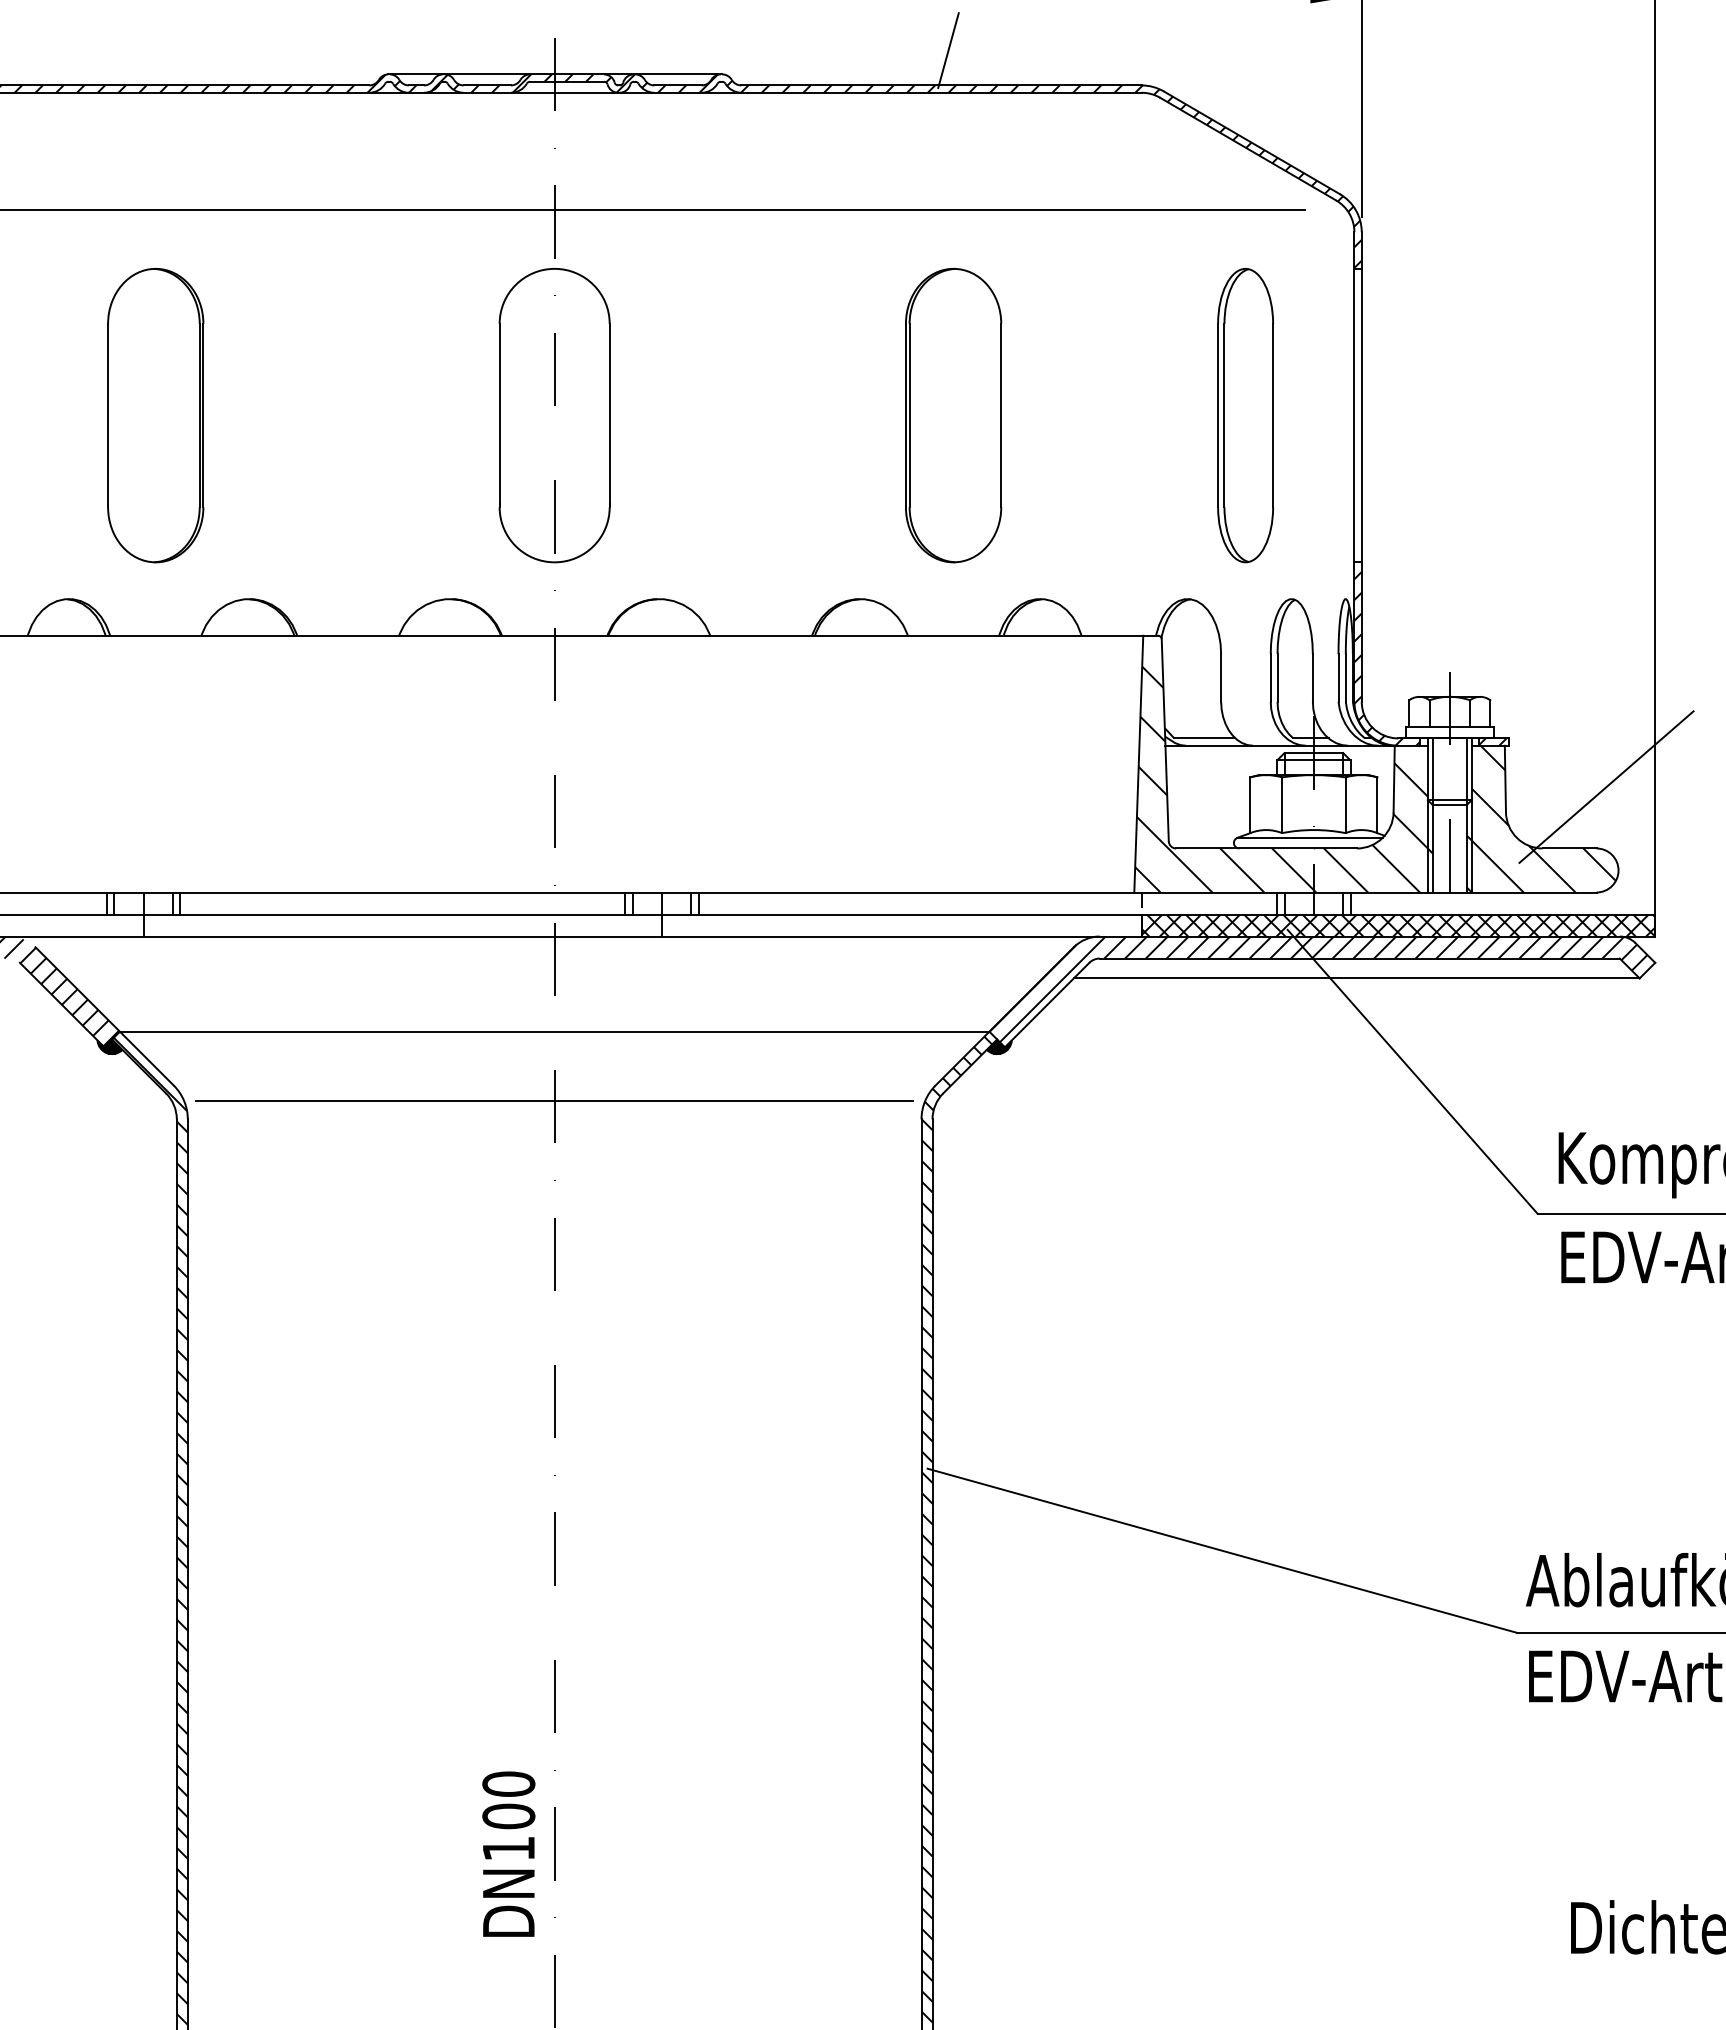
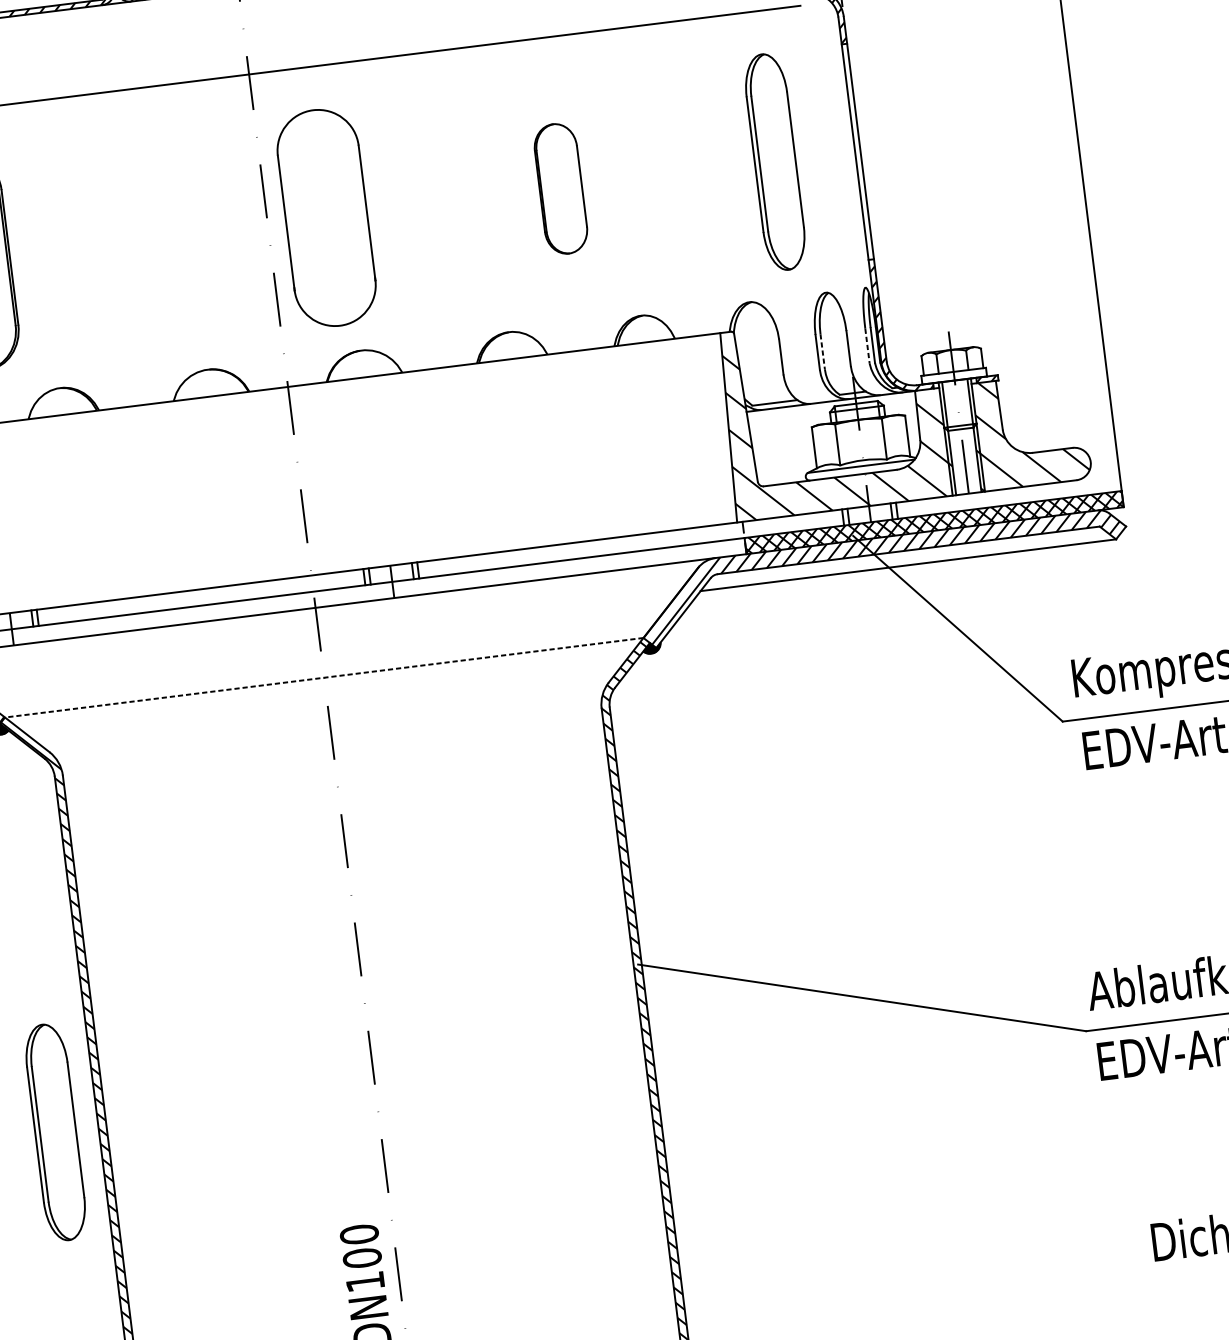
part: (554, 415) -> (326, 217), moved
part: (953, 415) -> (560, 188), size x0.6
line: (1277, 677) -> (822, 351), solid -> dashed
line: (1338, 677) -> (867, 345), solid -> dashed
line: (1606, 786) -> (1074, 401), removed
line: (554, 1031) -> (324, 677), solid -> dashed
line: (554, 1101) -> (330, 729), removed
part: (118, 1596) -> (55, 1132), added

